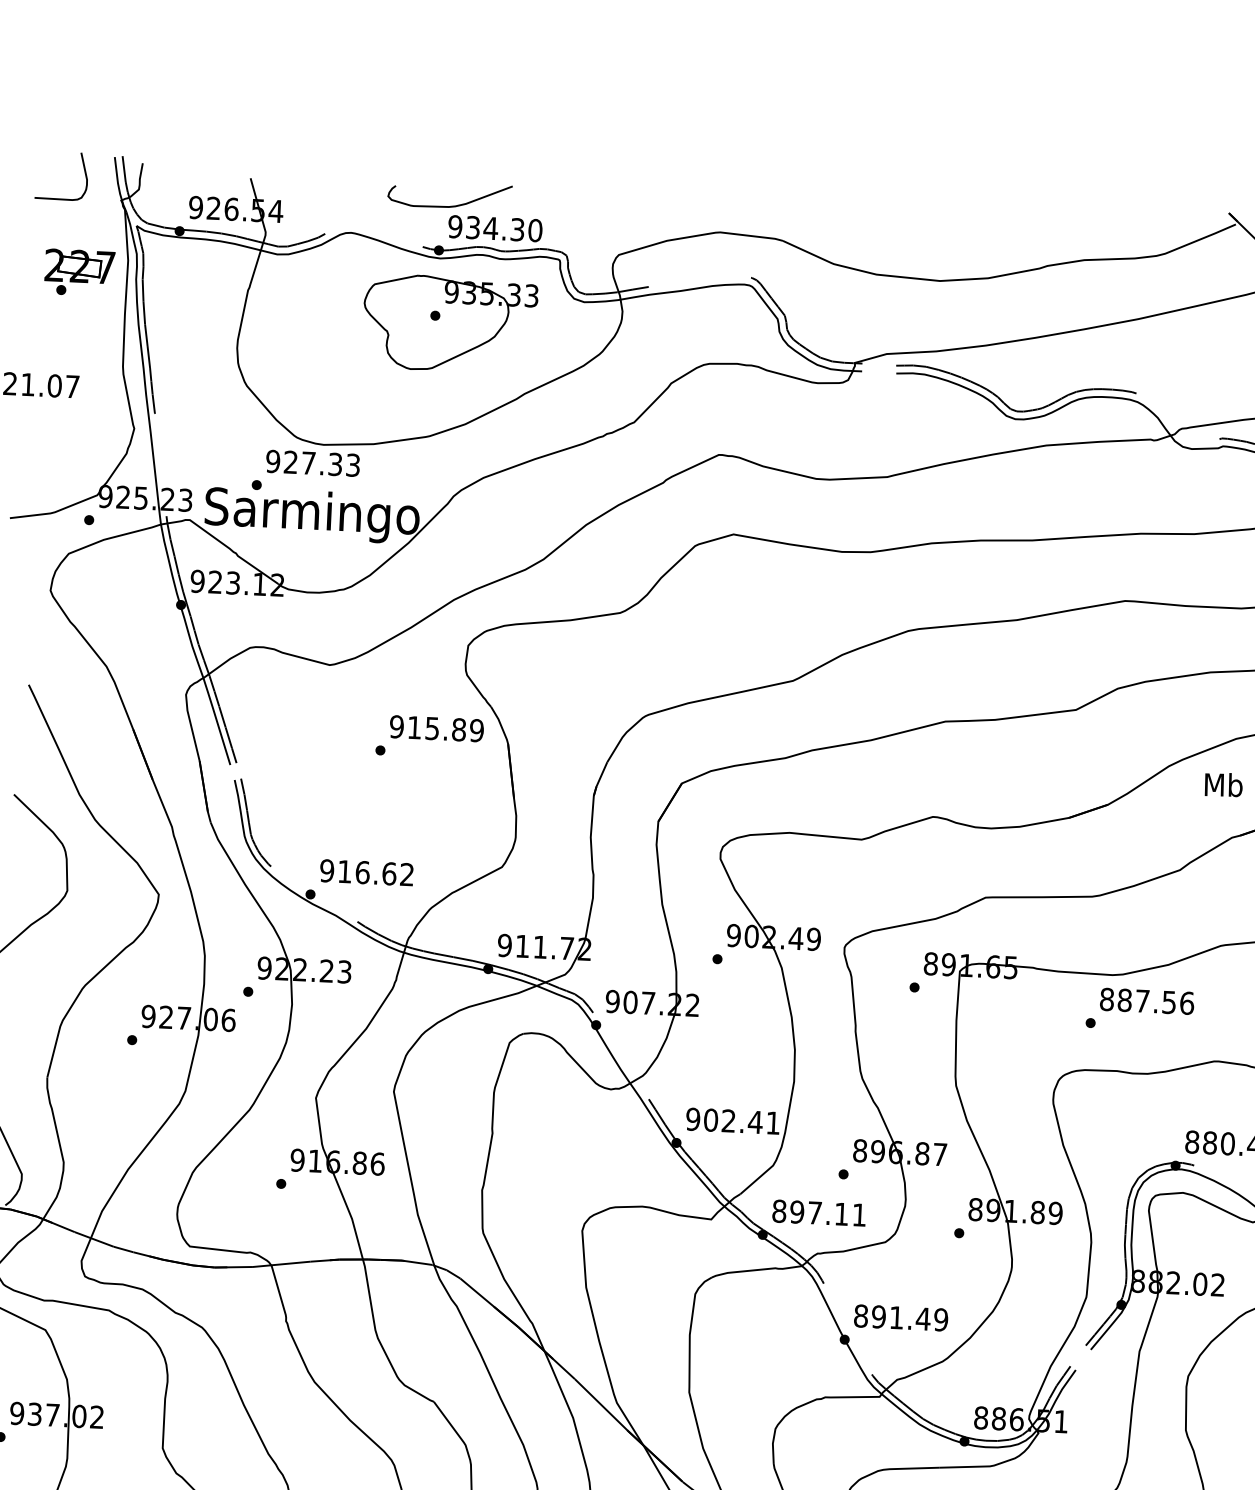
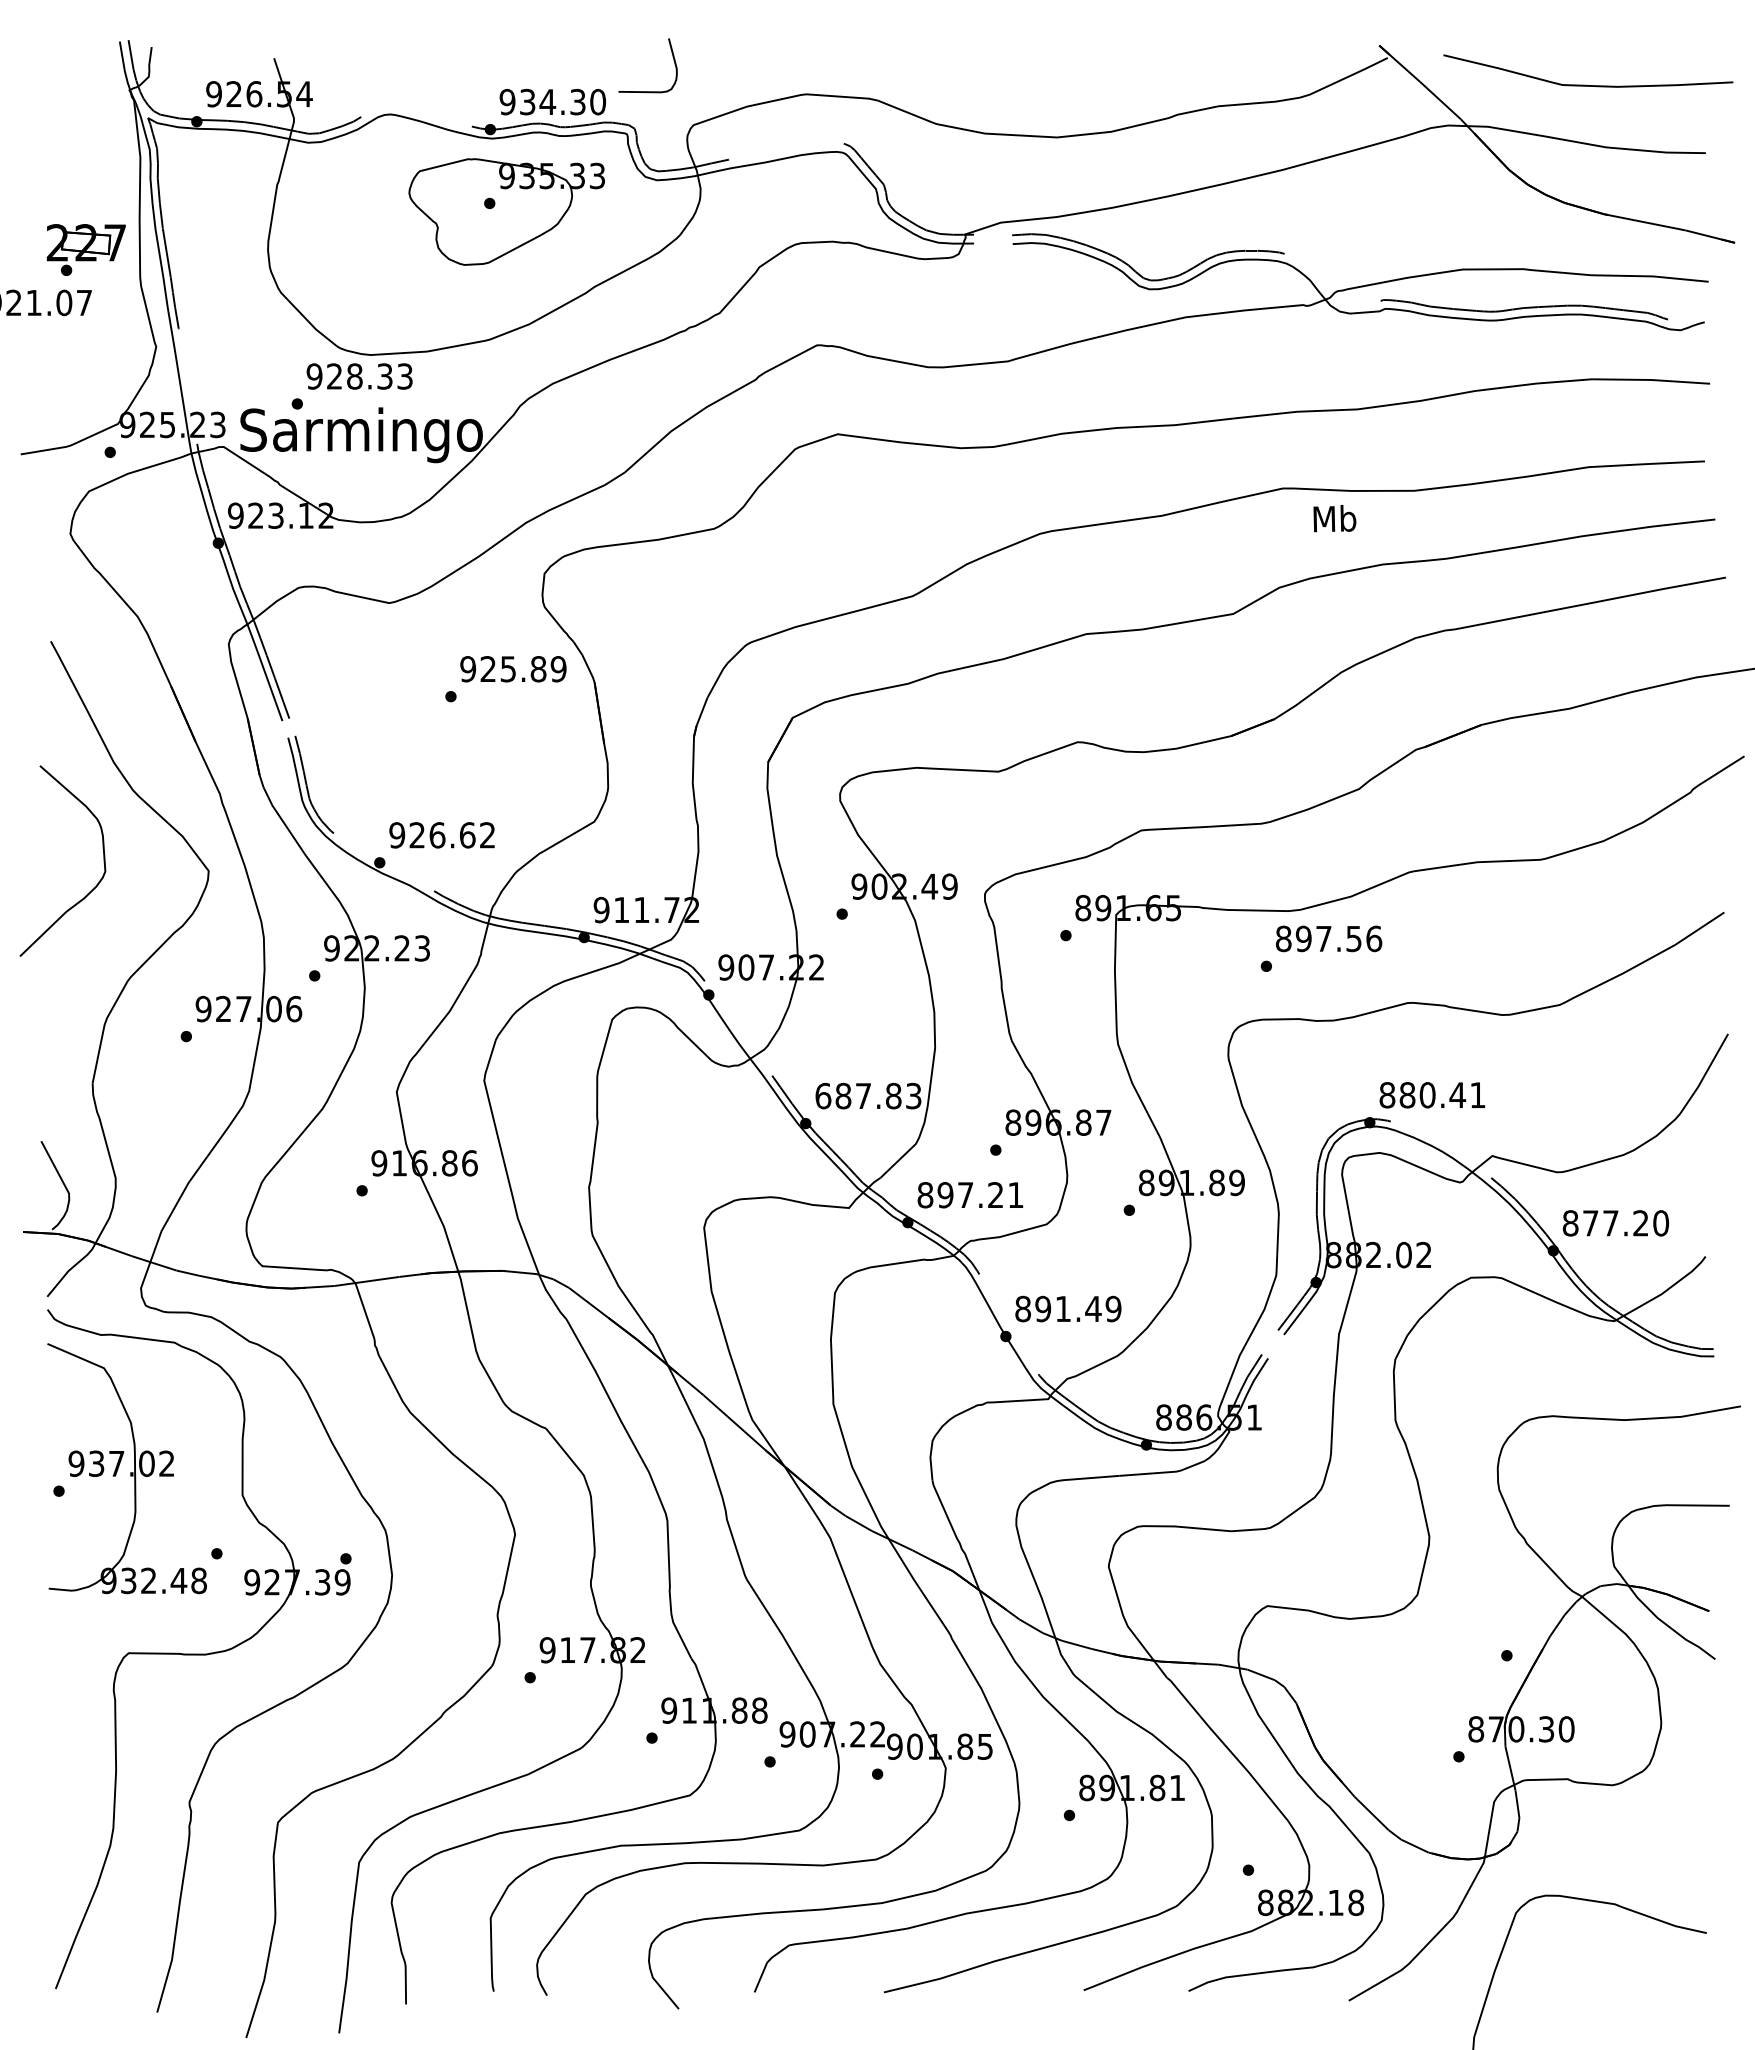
curve: (60, 198) -> (647, 91), moved
curve: (450, 205) -> (501, 78), removed
part: (78, 272) -> (85, 249), moved
text: (308, 463) -> (354, 376), 927.33 -> 928.33
text: (413, 727) -> (487, 668), 915.89 -> 925.89
text: (1223, 784) -> (1334, 518), moved
text: (344, 871) -> (416, 835), 916.62 -> 926.62
text: (1124, 999) -> (1303, 938), 887.56 -> 897.56
text: (733, 1120) -> (868, 1095), 902.41 -> 687.83
text: (841, 1213) -> (995, 1194), 897.11 -> 897.21

